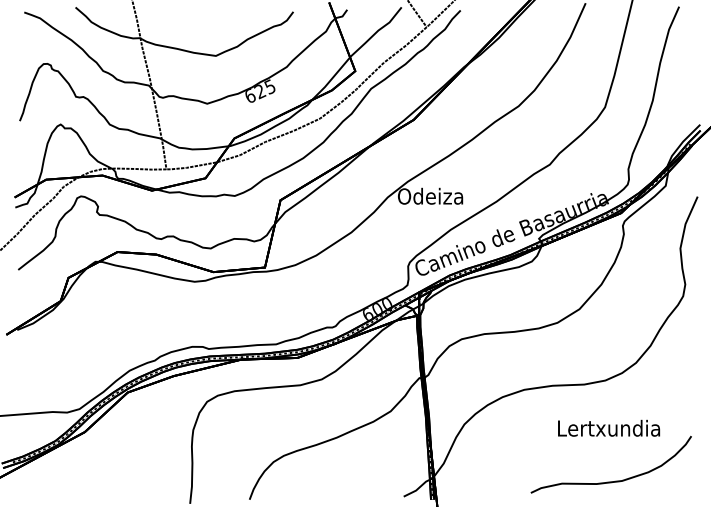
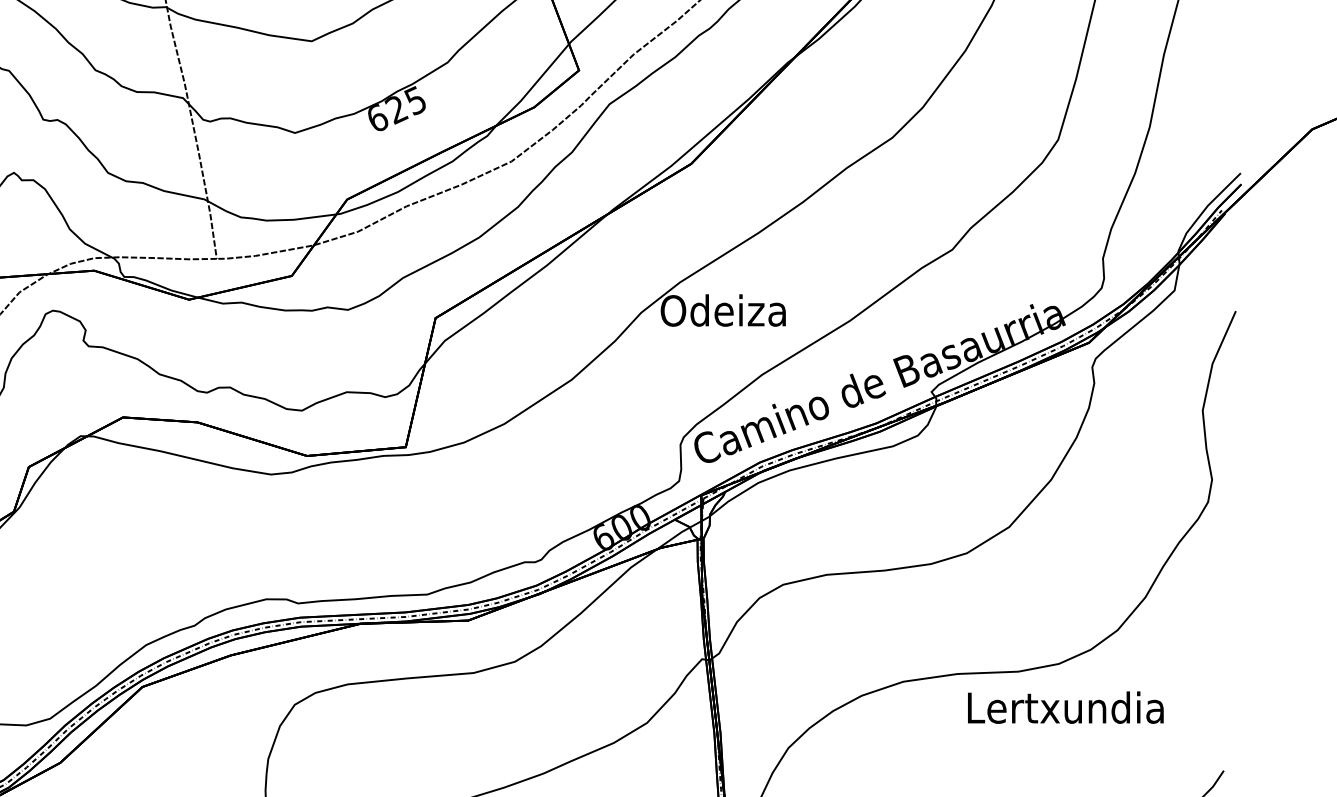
text: (609, 427) -> (1066, 706), moved

